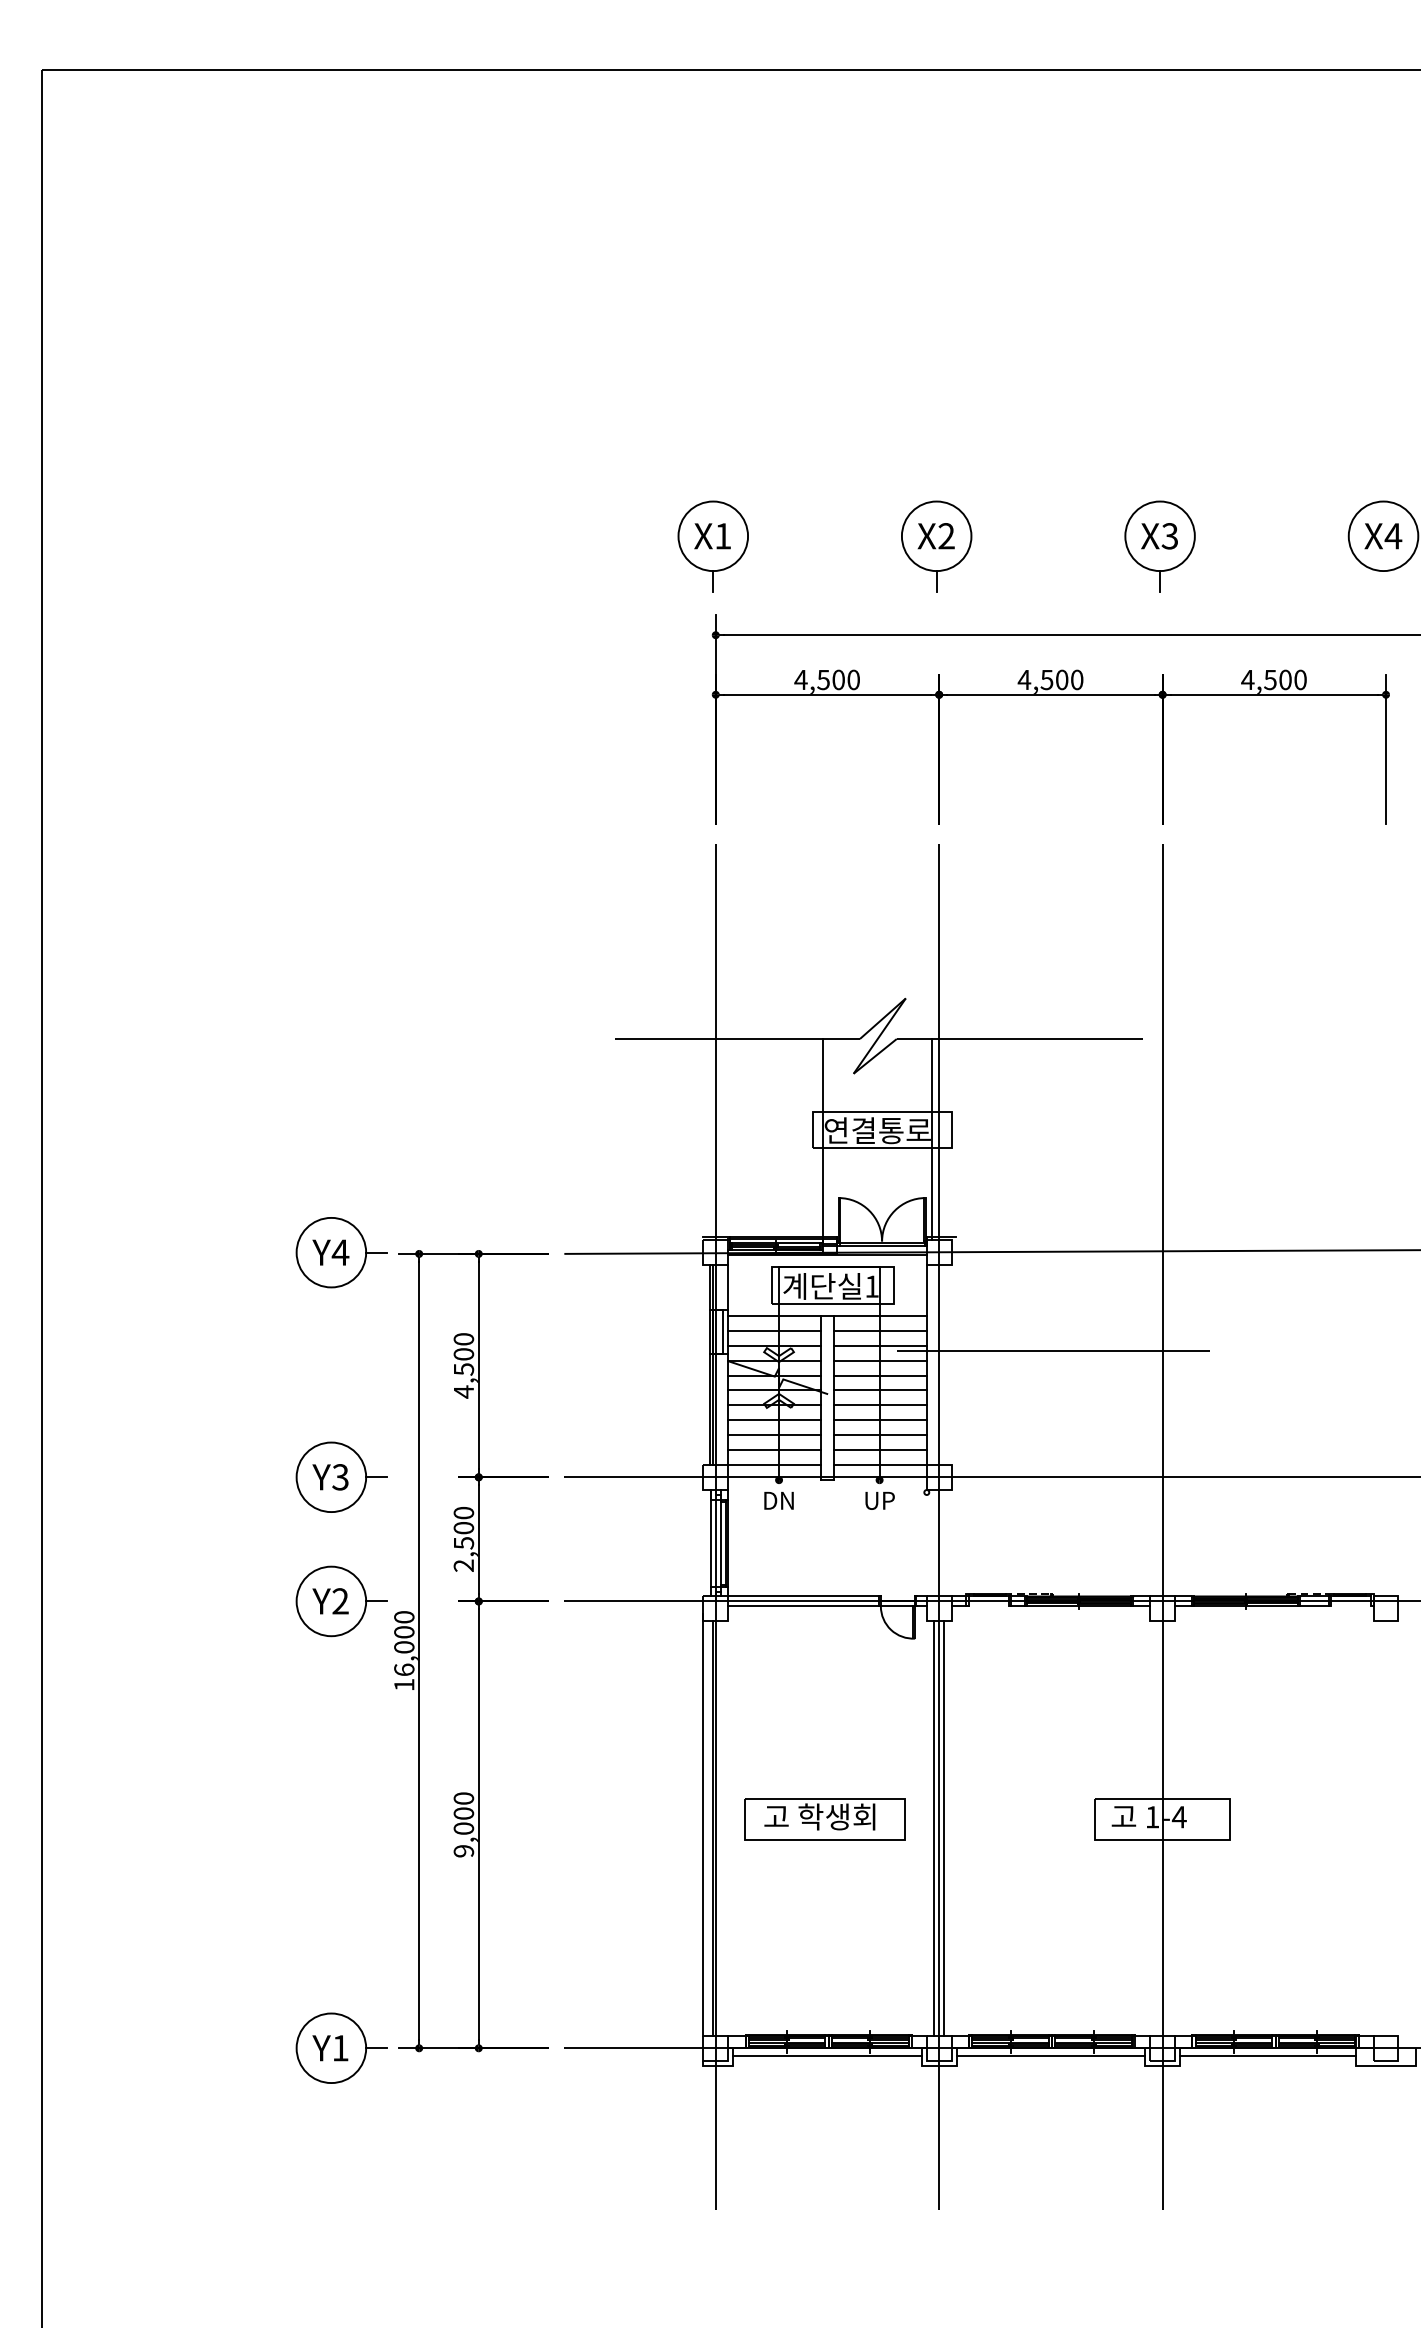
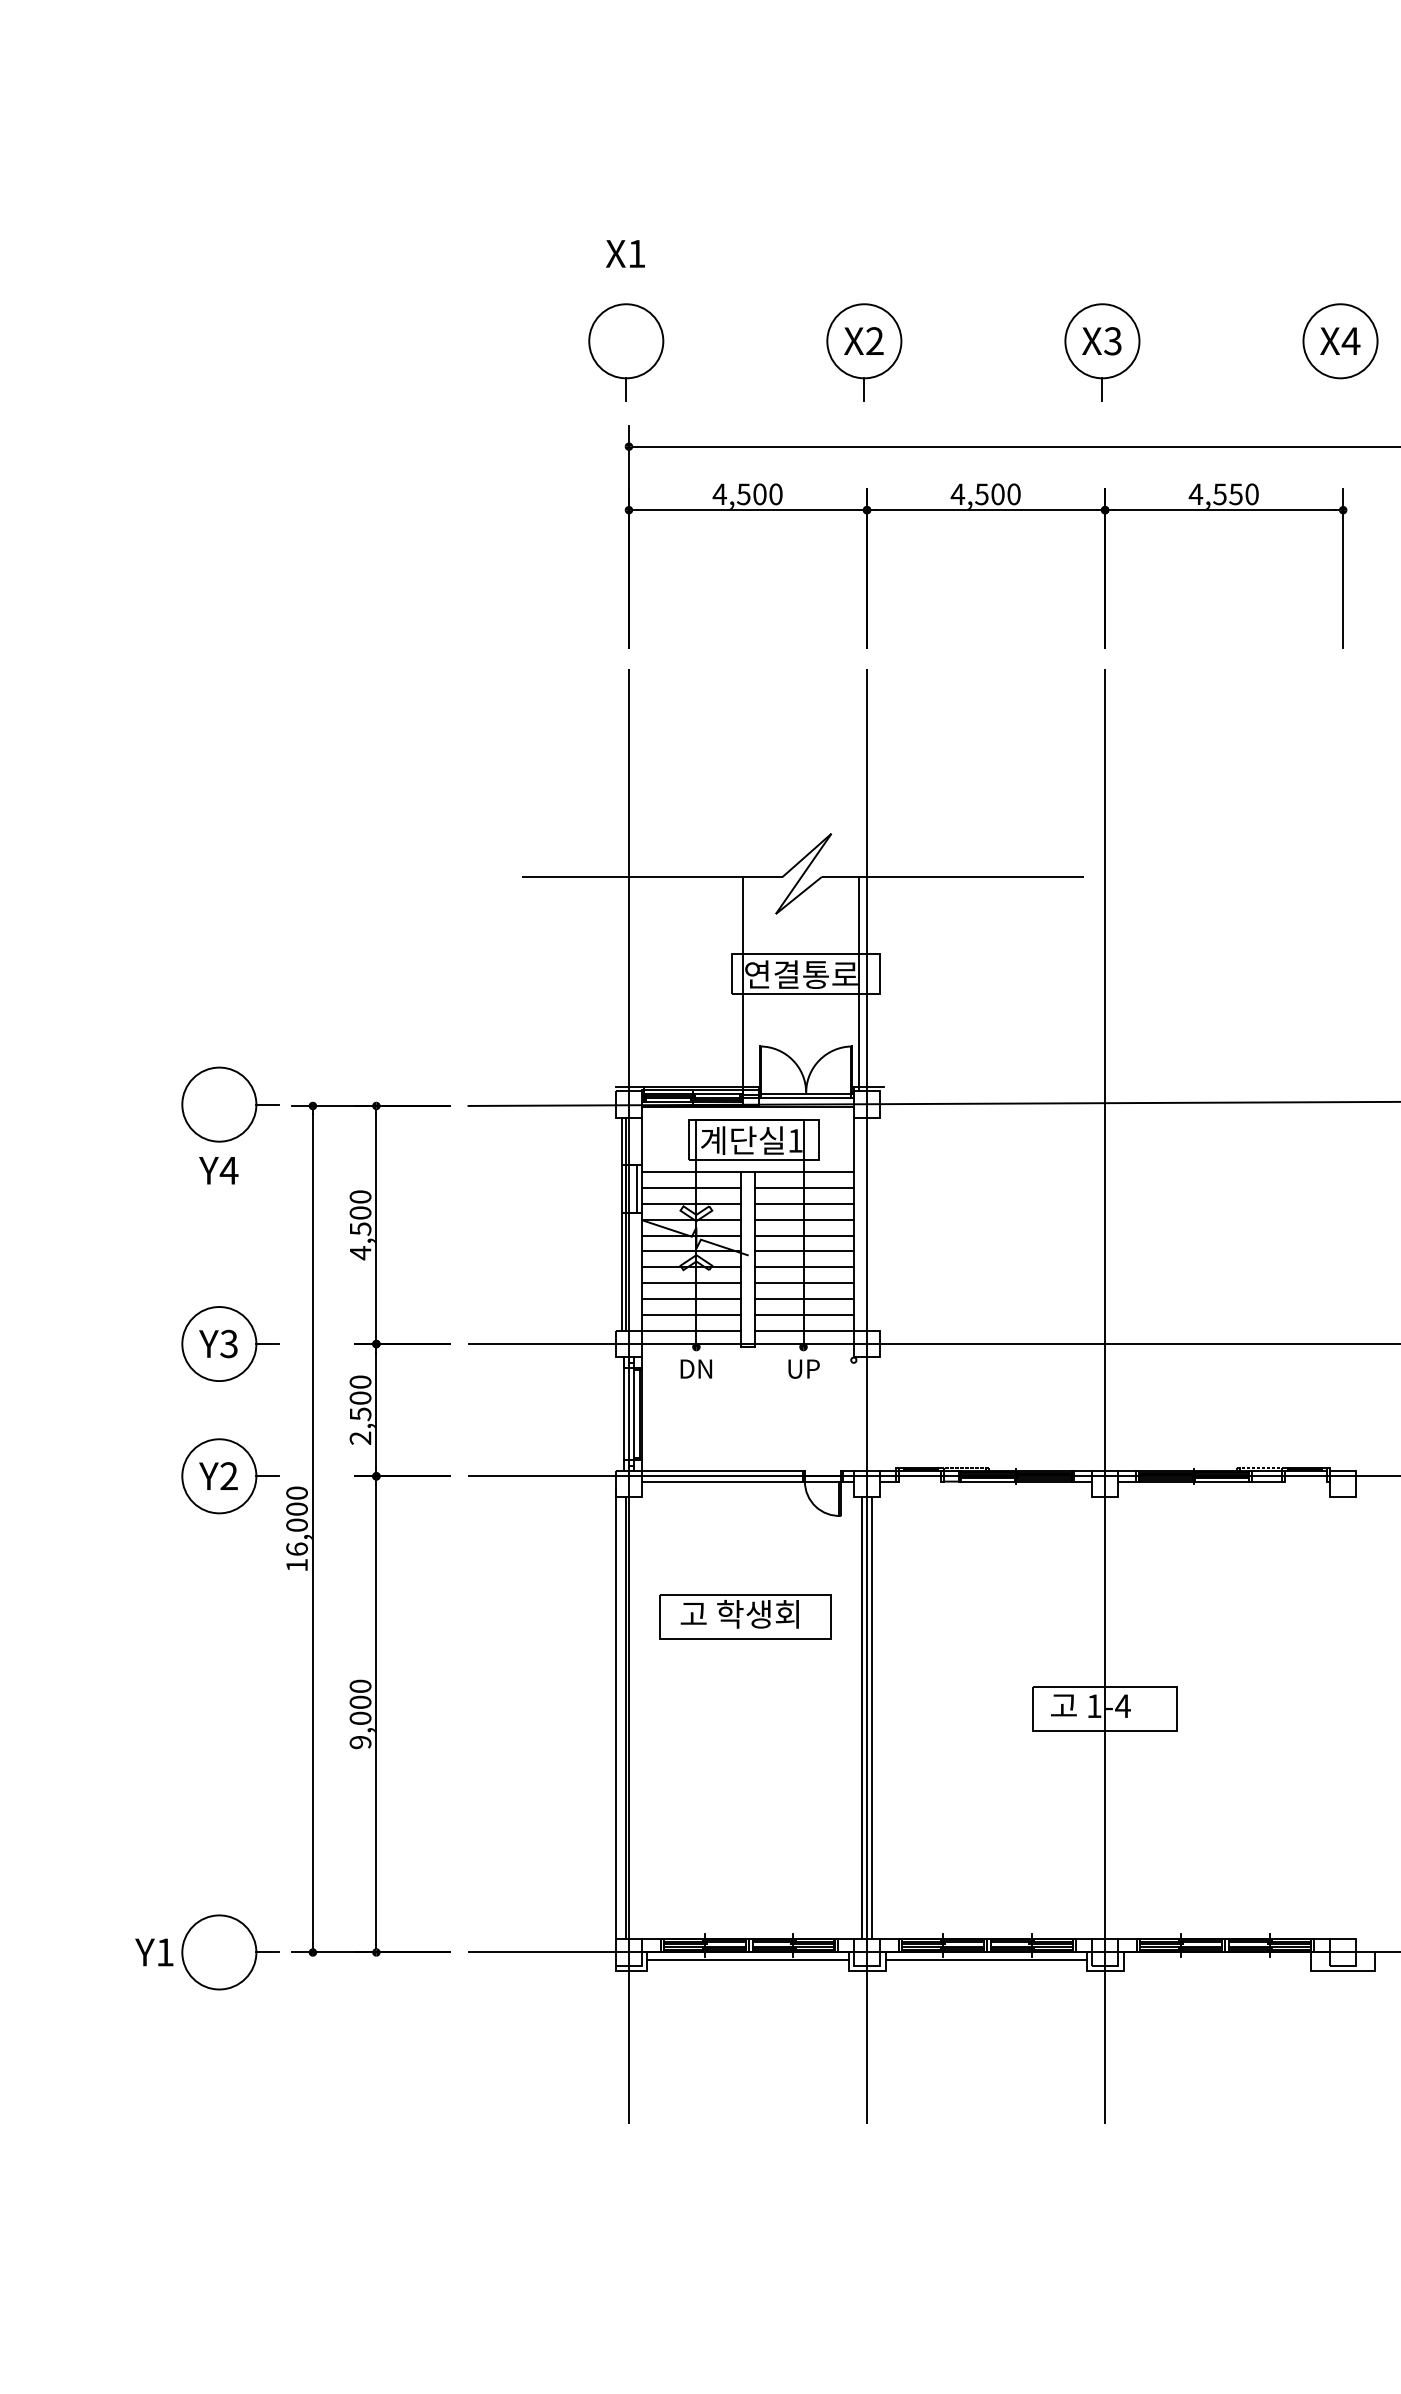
text: (712, 536) -> (625, 254), moved
text: (1285, 679) -> (1236, 493), 4,500 -> 4,550
text: (330, 1252) -> (218, 1170), moved
line: (1053, 1350) -> (988, 1208), removed
part: (824, 1819) -> (744, 1617), moved
text: (330, 2048) -> (154, 1952), moved
line: (1267, 2055) -> (1216, 1960), removed

